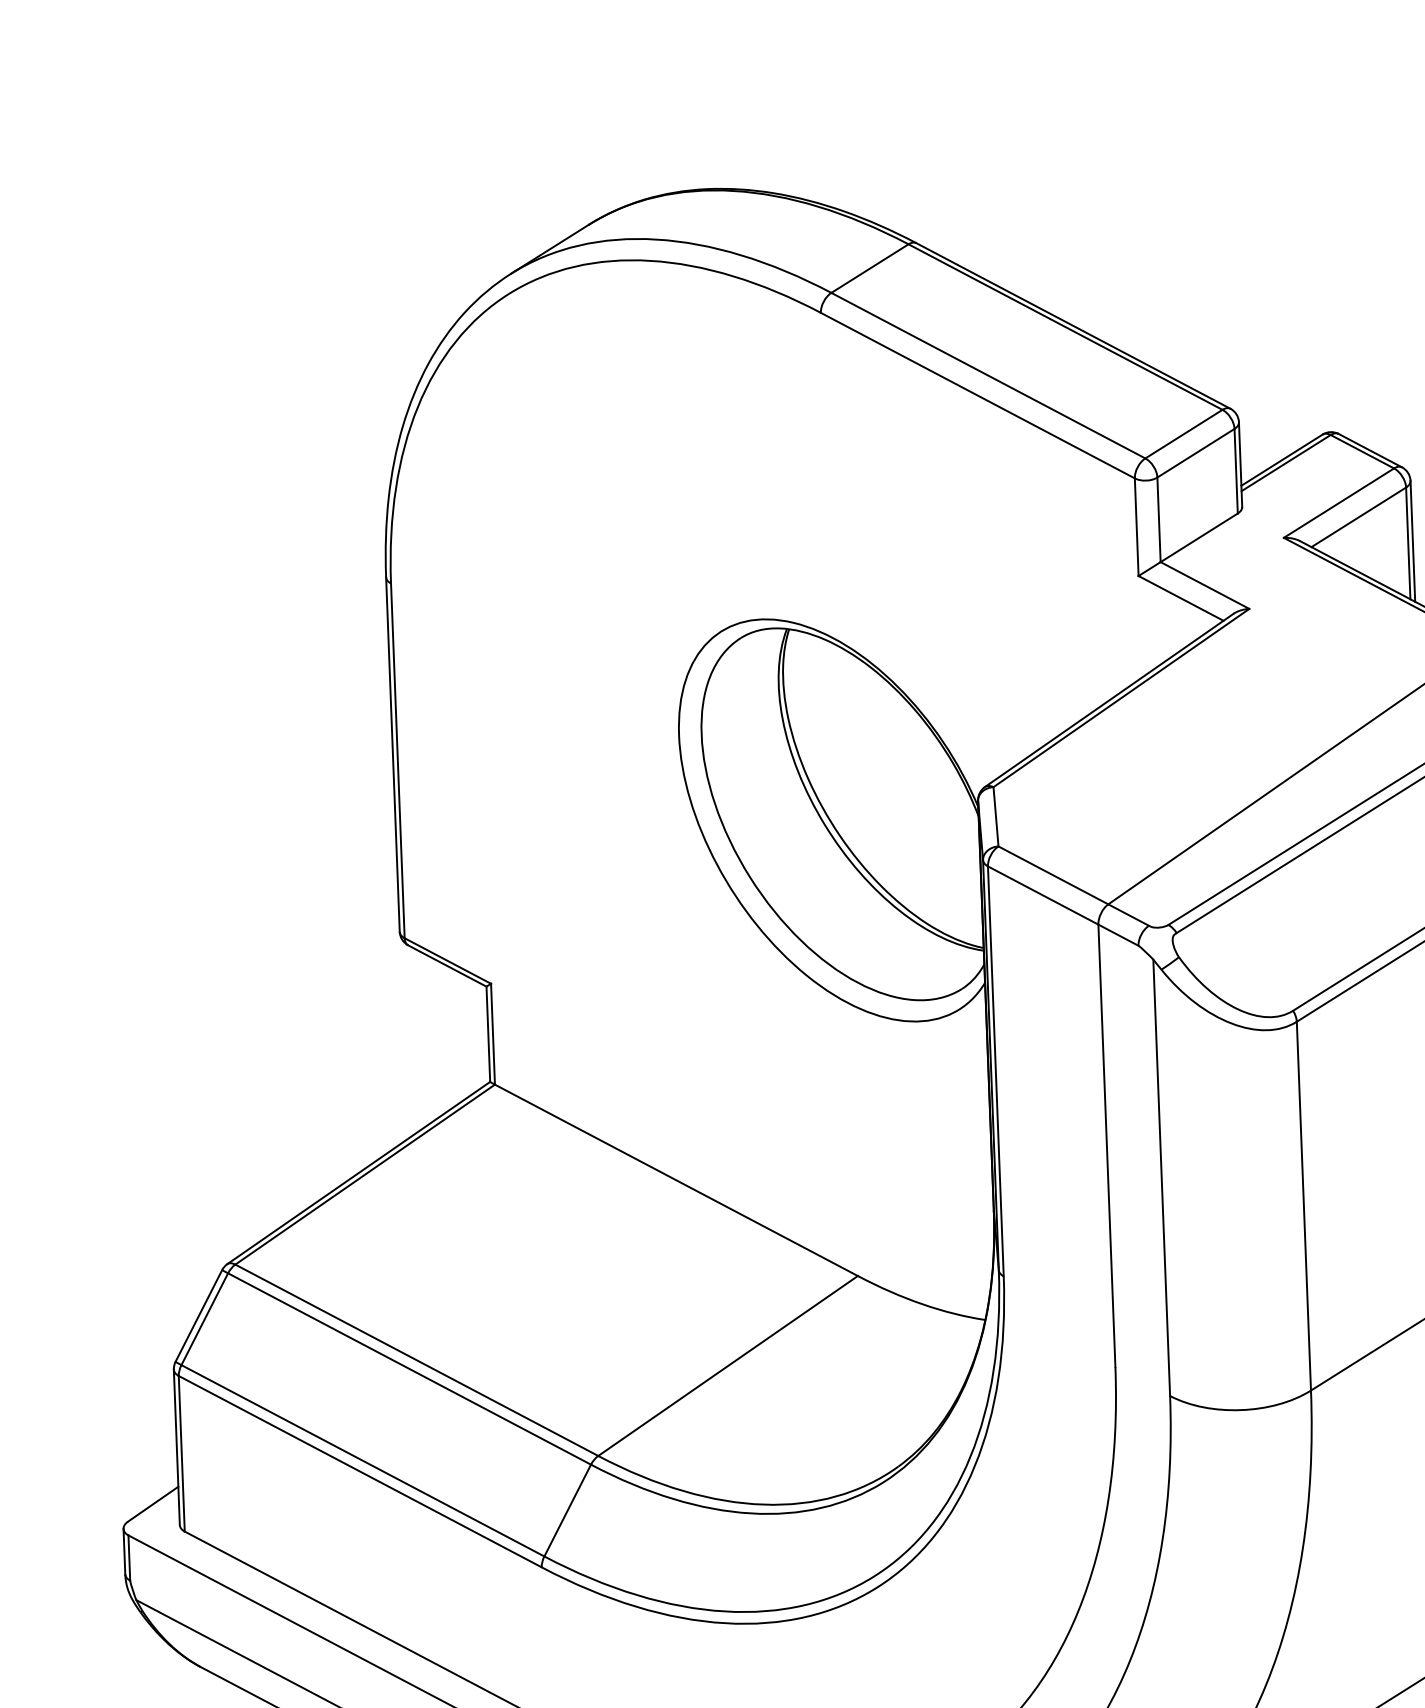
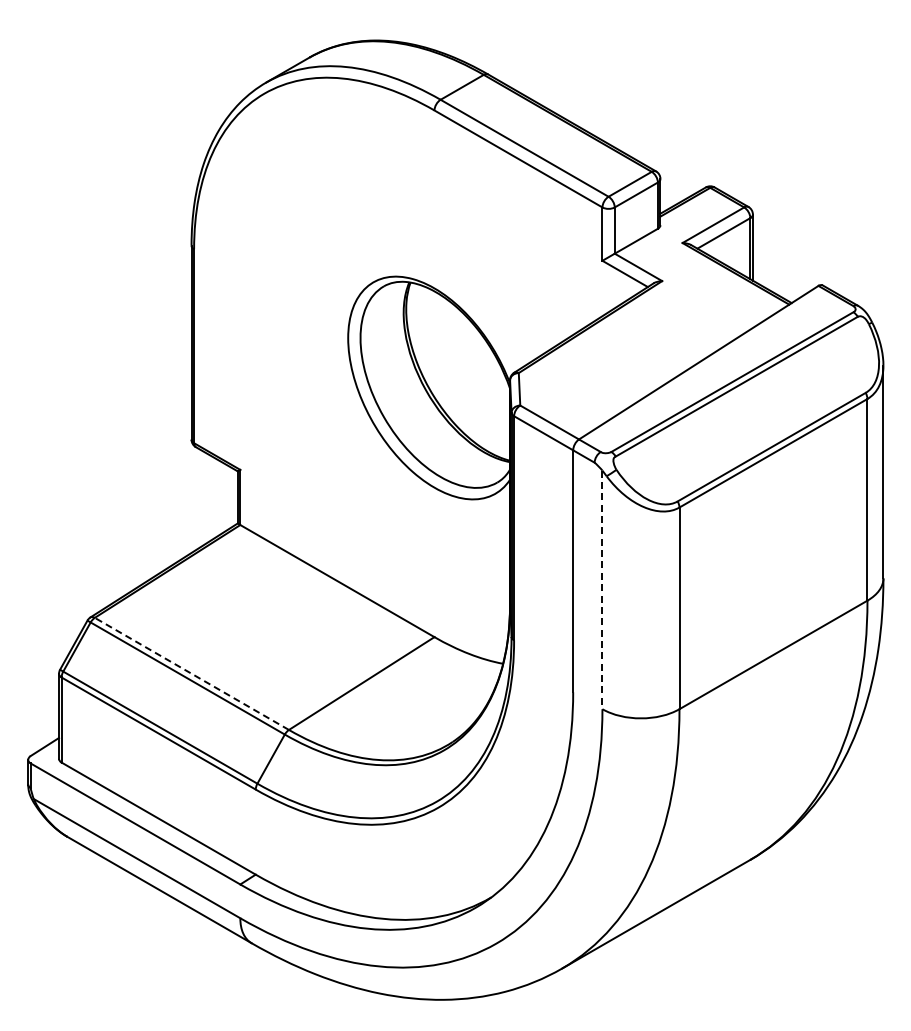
line: (1161, 1178) -> (602, 590), solid -> dashed
line: (416, 1359) -> (191, 673), solid -> dashed

